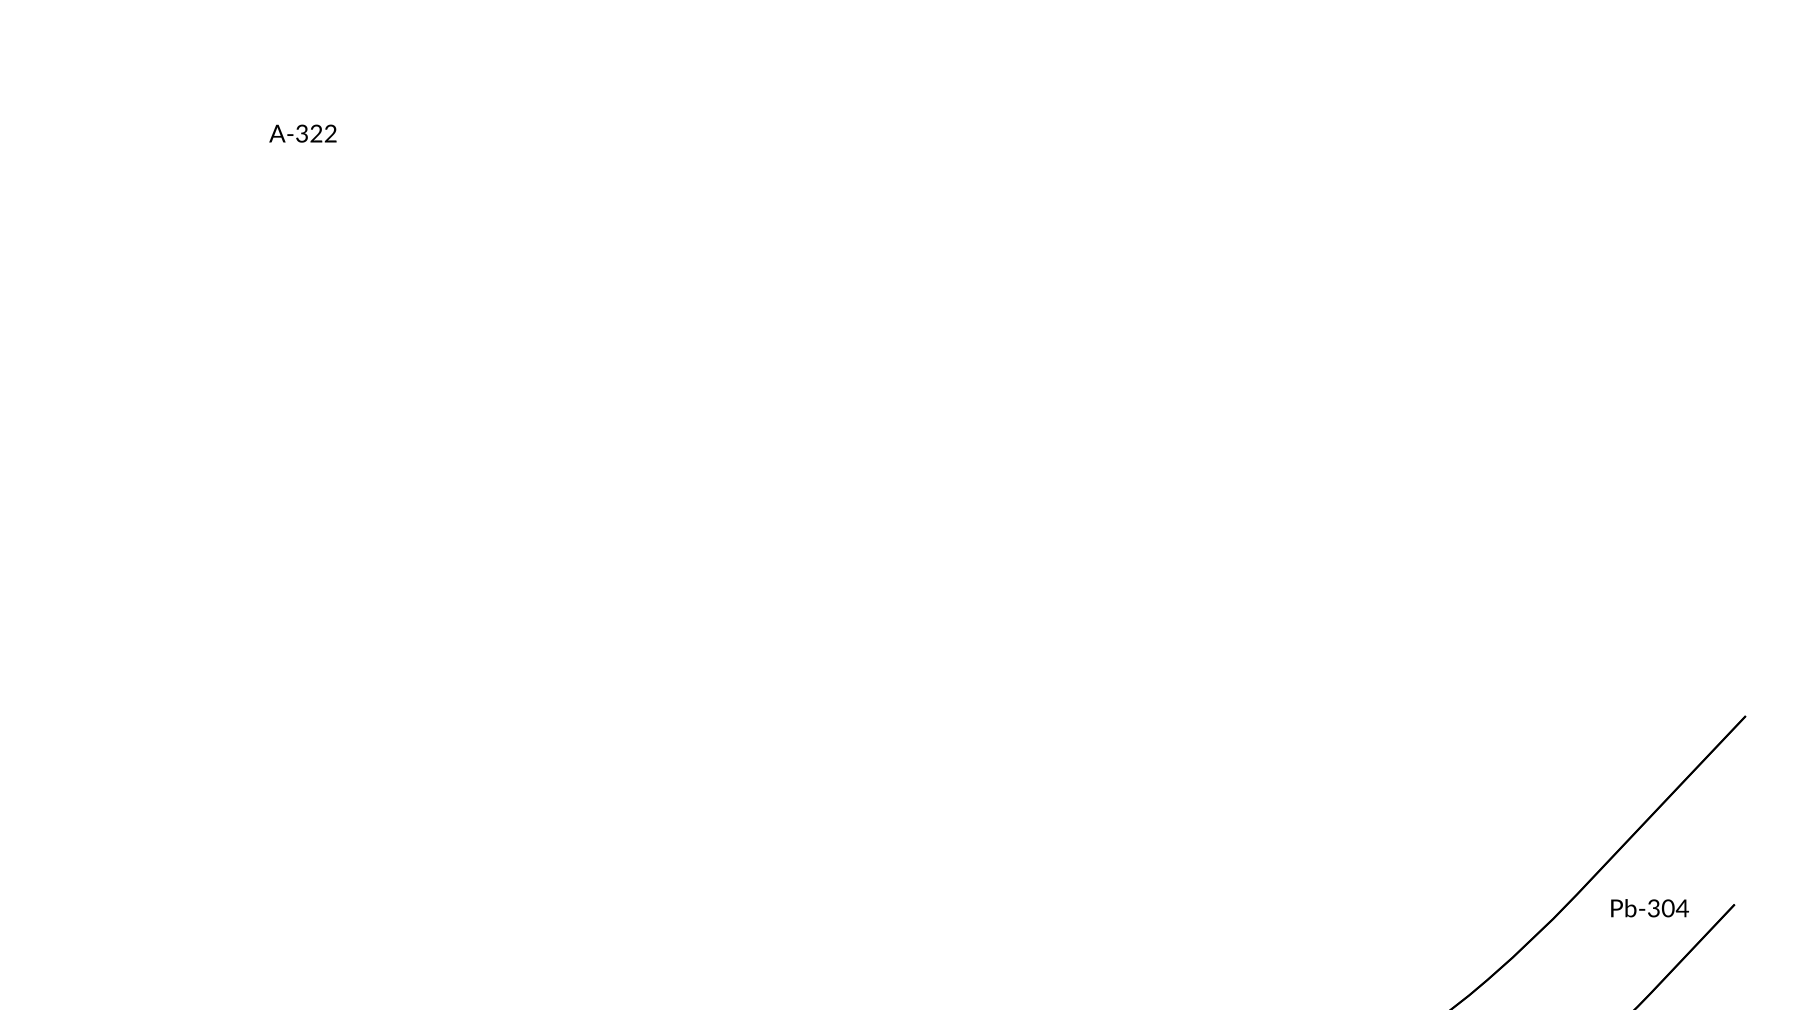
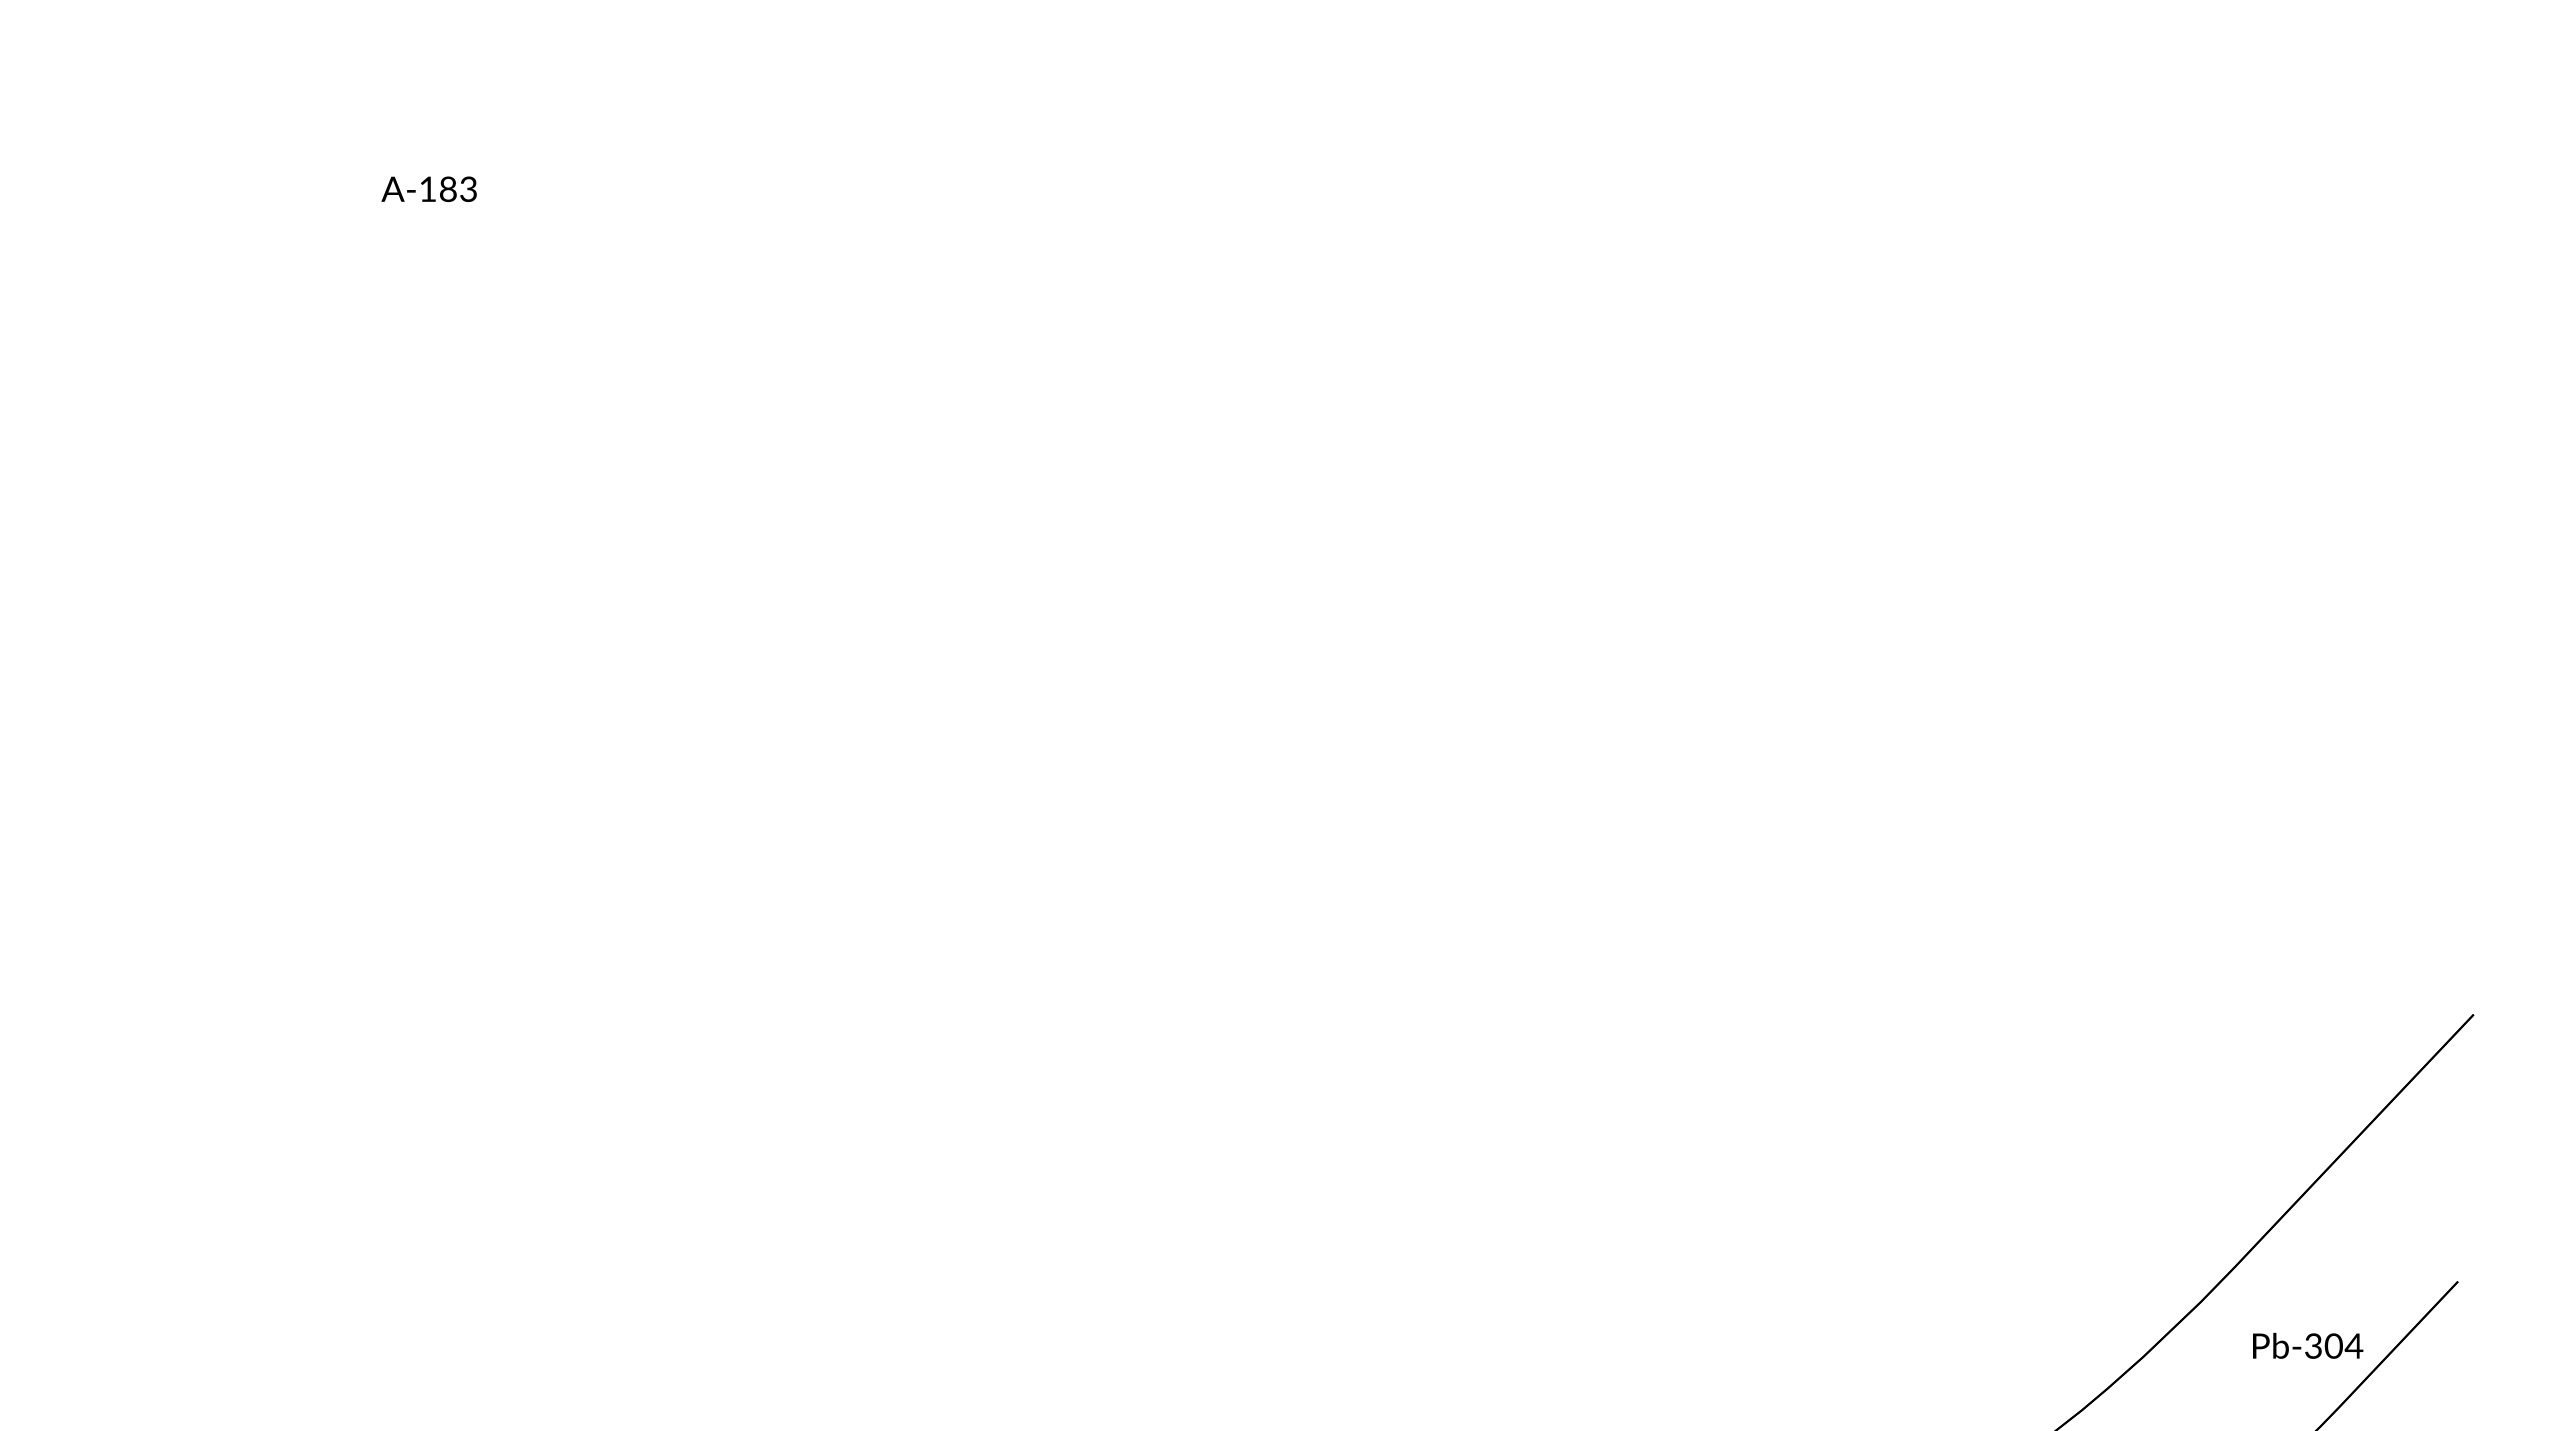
text: (315, 133) -> (447, 189), A-322 -> A-183
text: (1650, 907) -> (2308, 1345), moved

